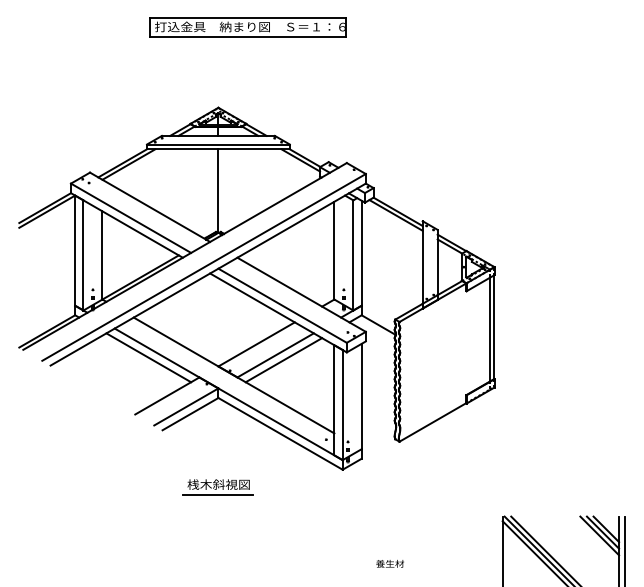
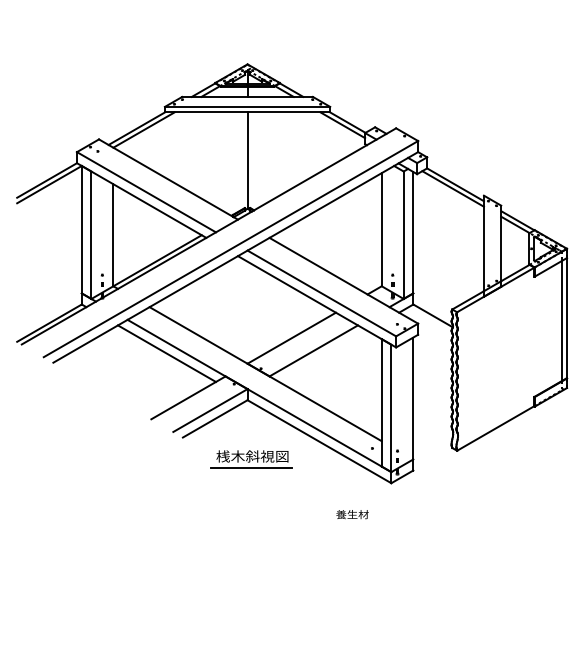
line: (283, 360) -> (322, 356), removed
part: (217, 487) -> (251, 459), moved
text: (389, 563) -> (351, 514), moved

